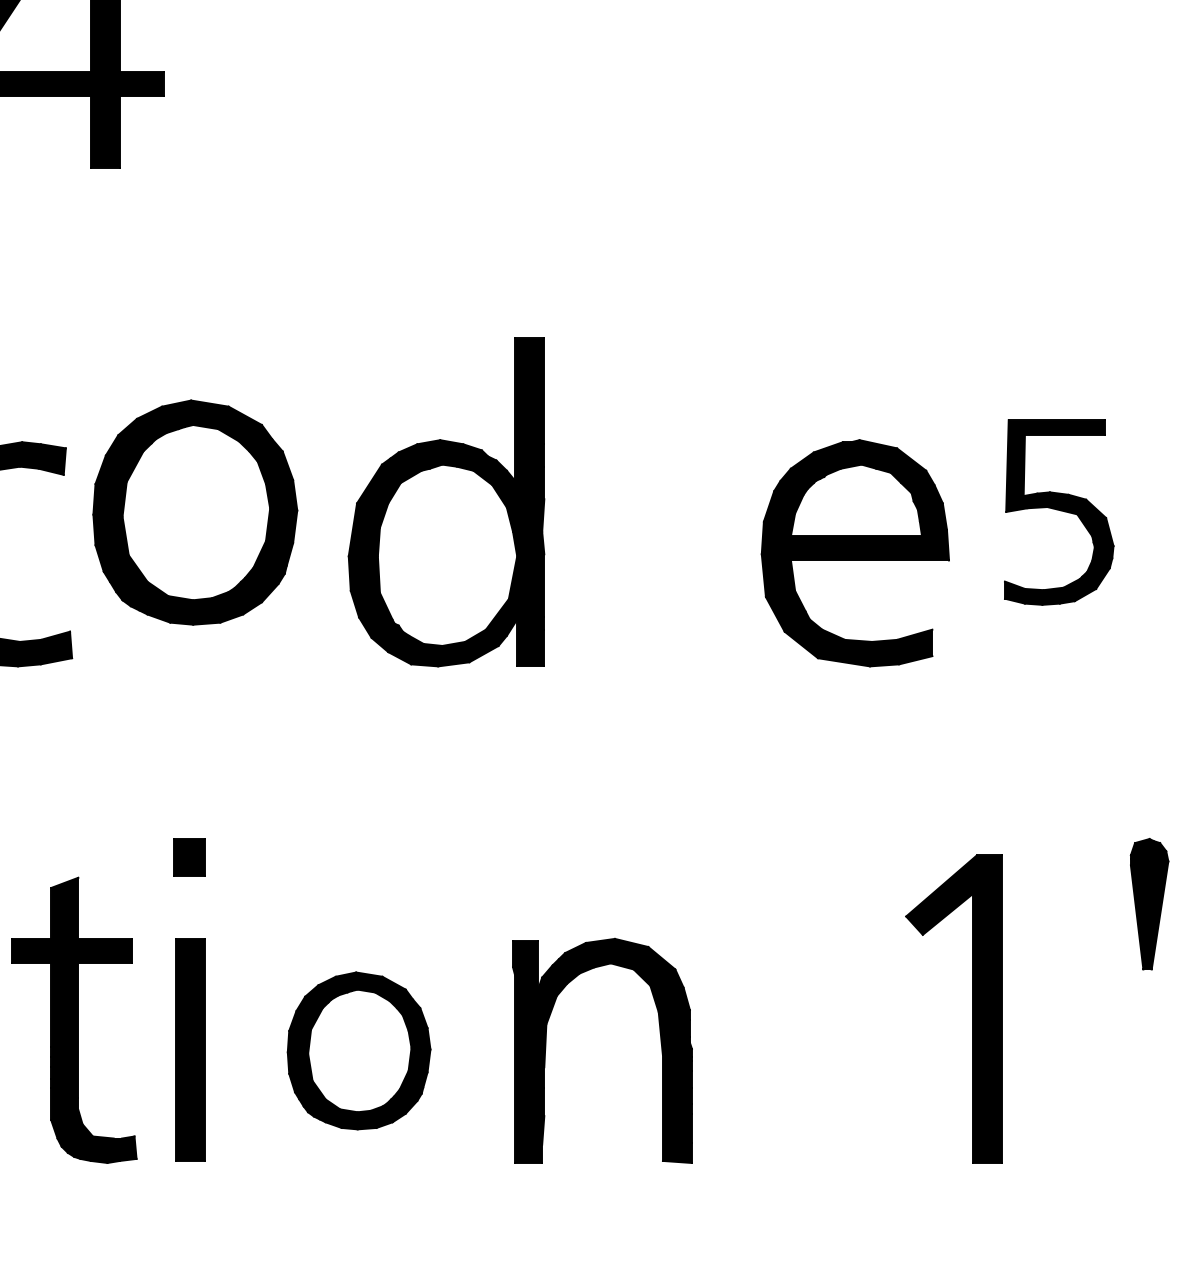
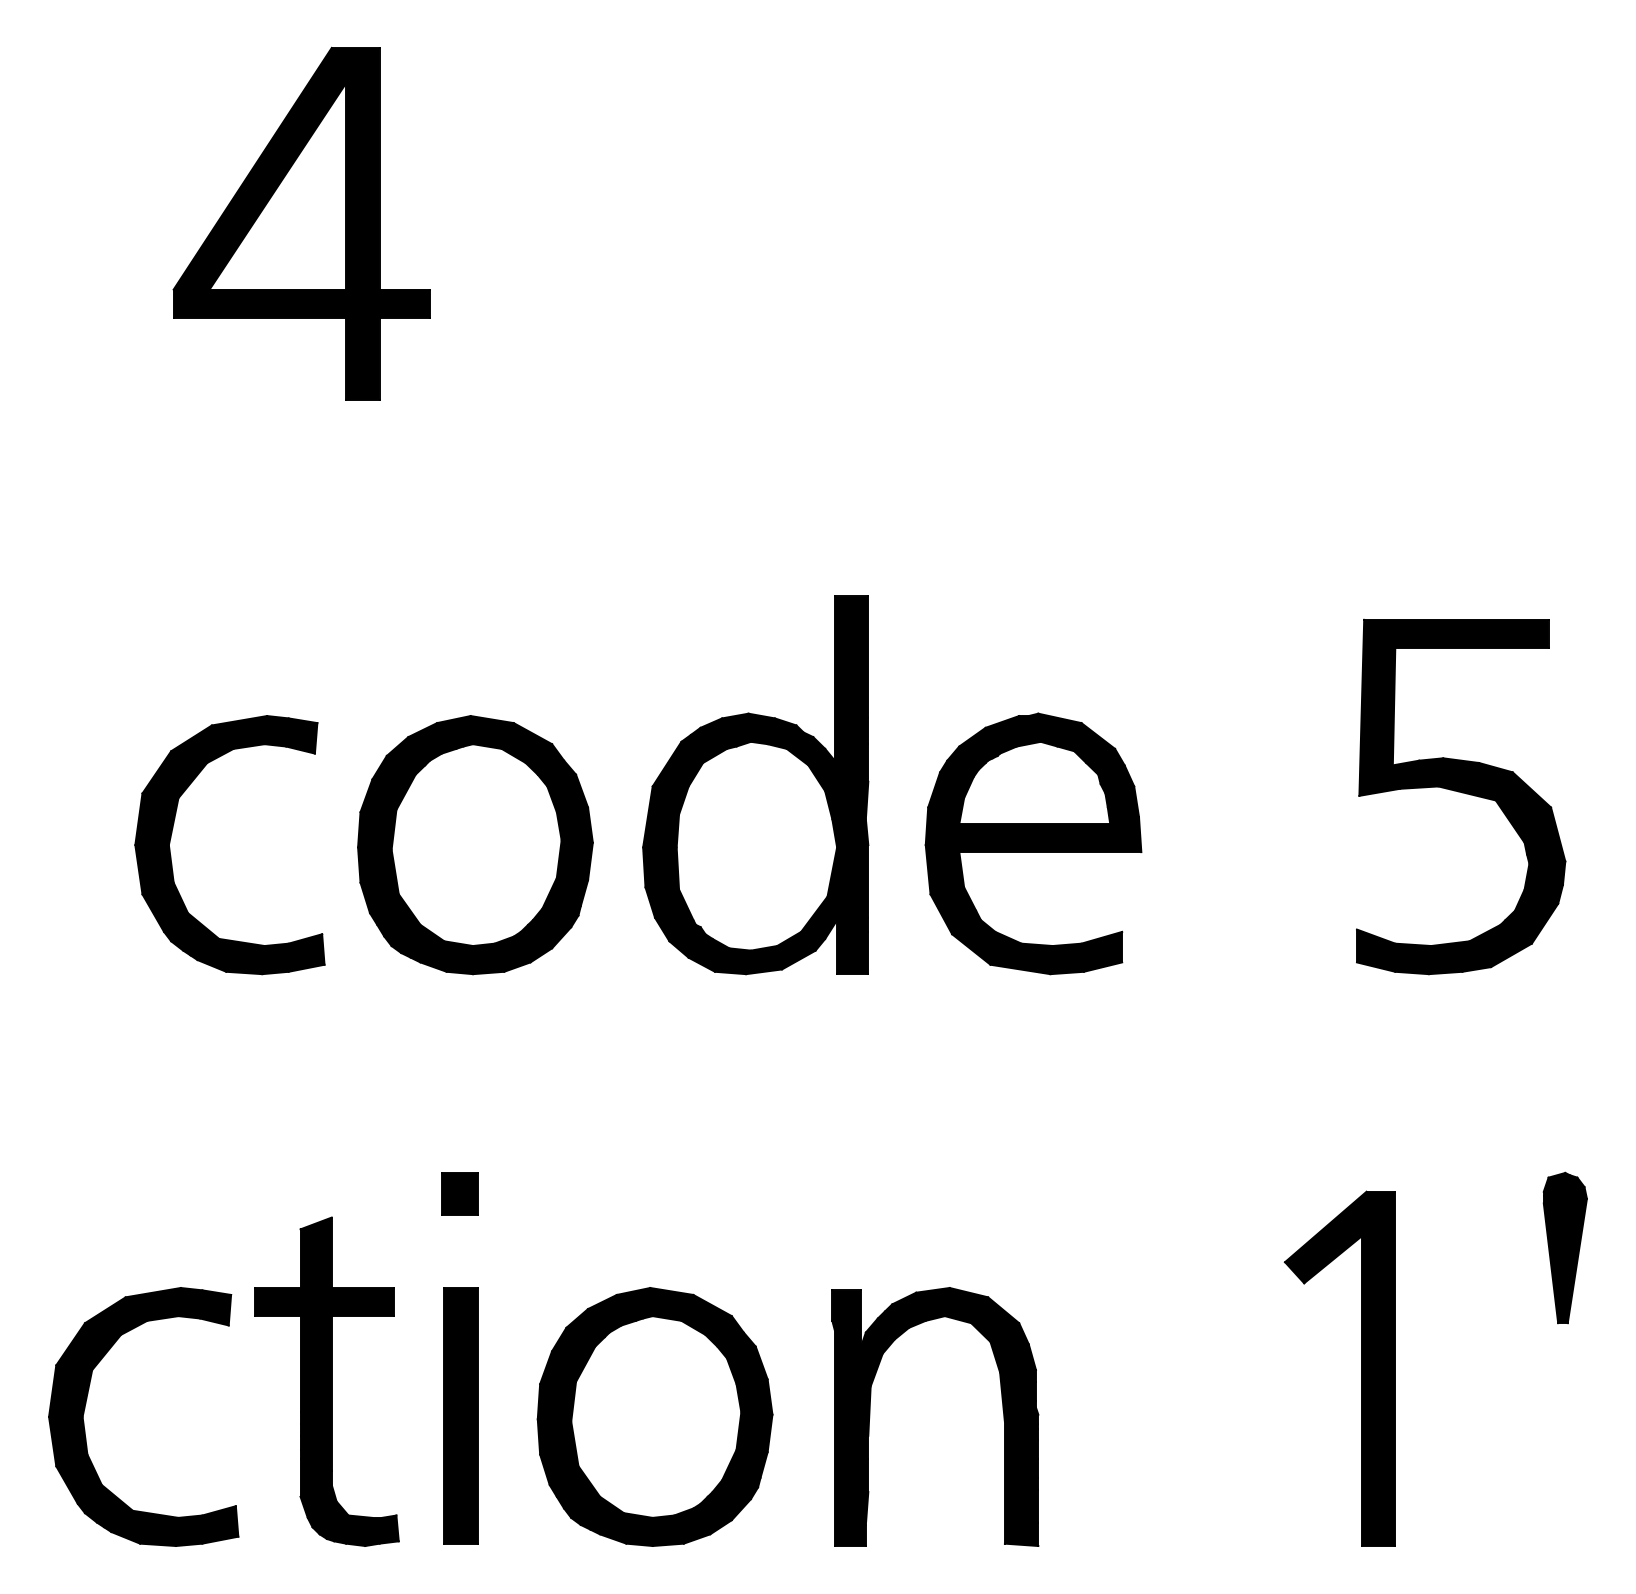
part: (195, 512) -> (475, 845), moved
part: (1059, 512) -> (1461, 796), size x1.67
part: (855, 552) -> (1033, 843), moved
part: (358, 1050) -> (654, 1416), size x1.43

